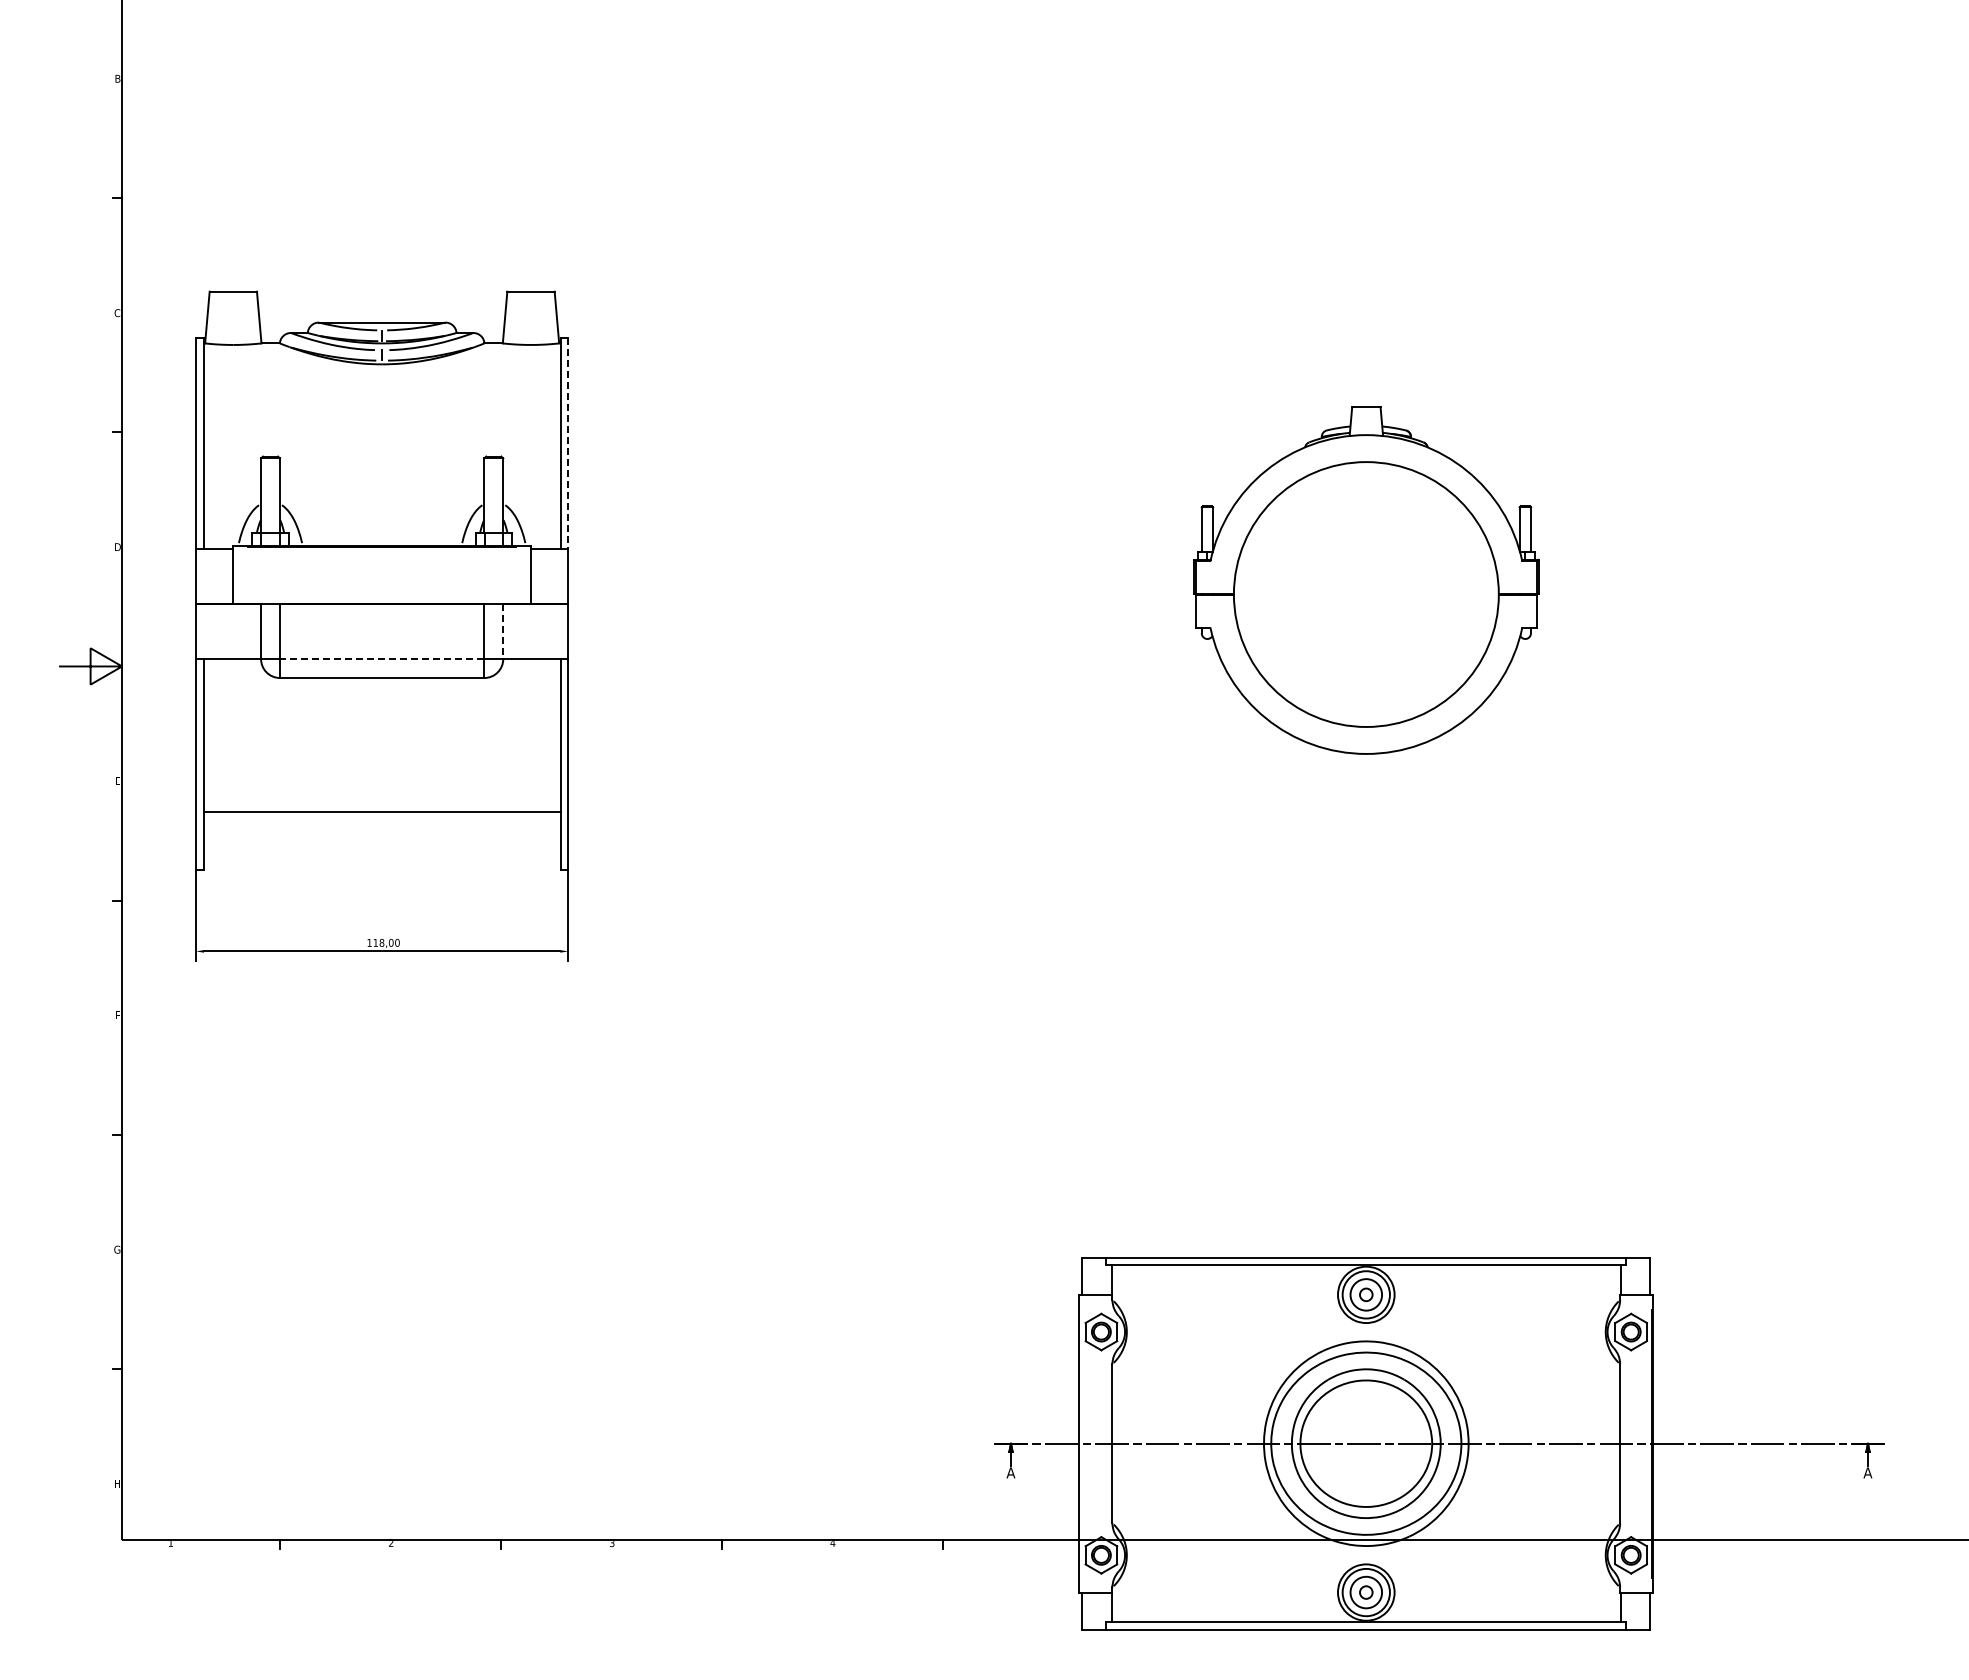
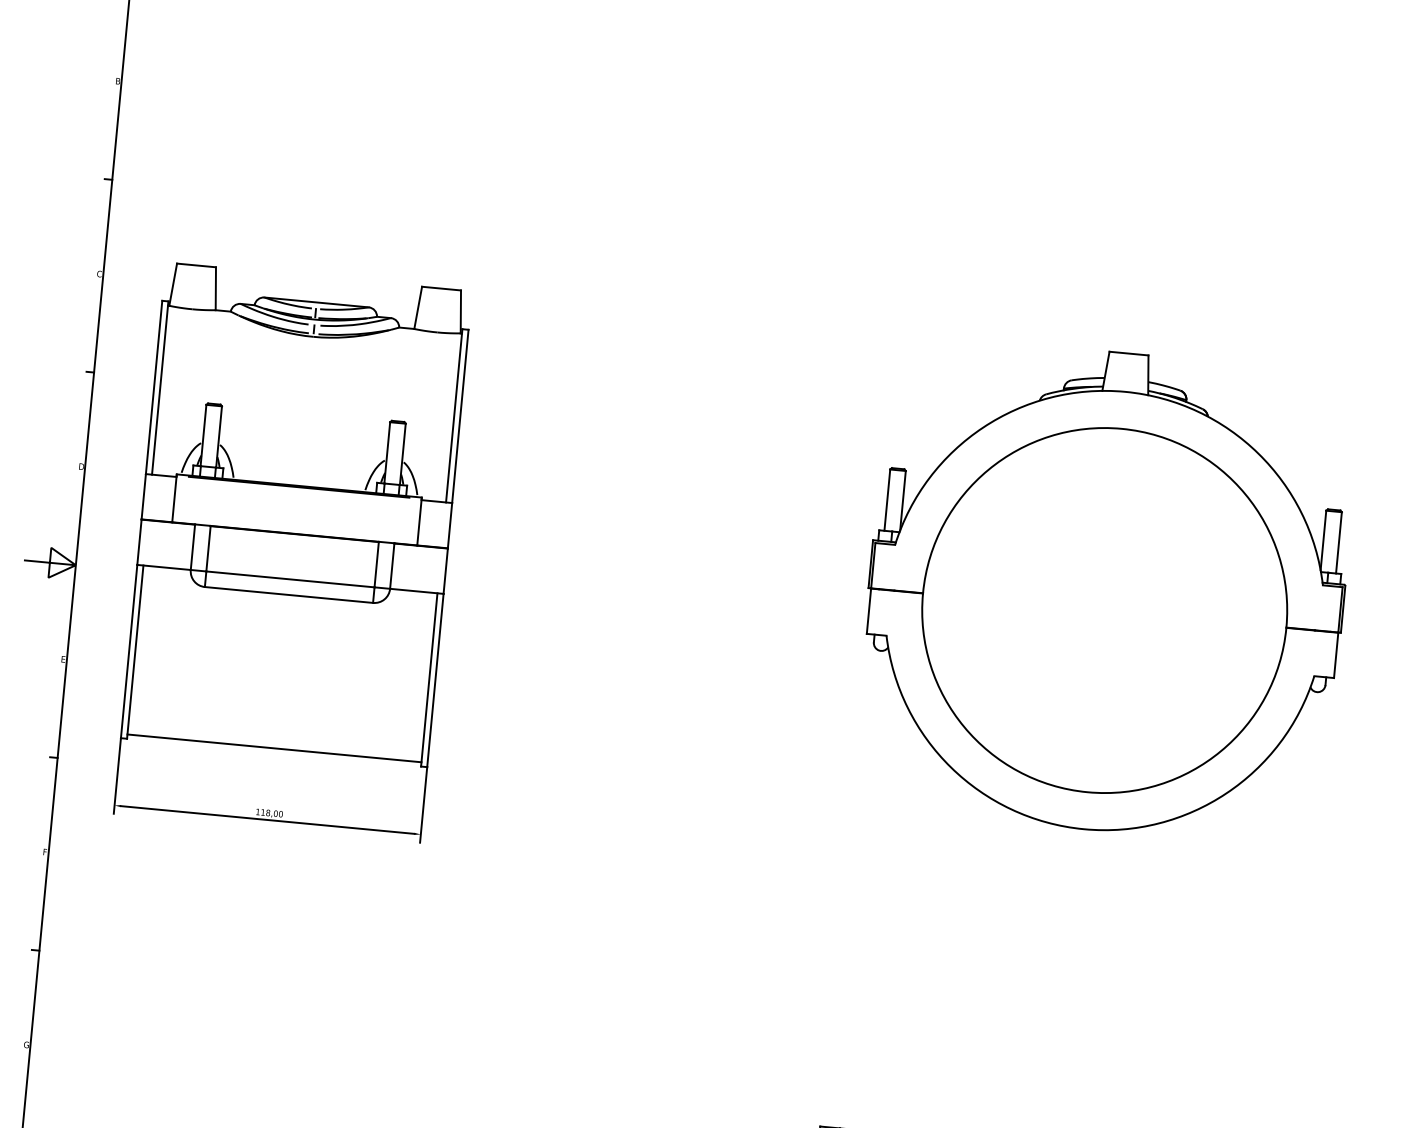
line: (568, 443) -> (460, 416), dashed -> solid
part: (1366, 580) -> (1106, 591), size x1.67
line: (503, 631) -> (392, 566), dashed -> solid
line: (381, 659) -> (289, 579), dashed -> solid
line: (381, 812) -> (273, 748), moved

